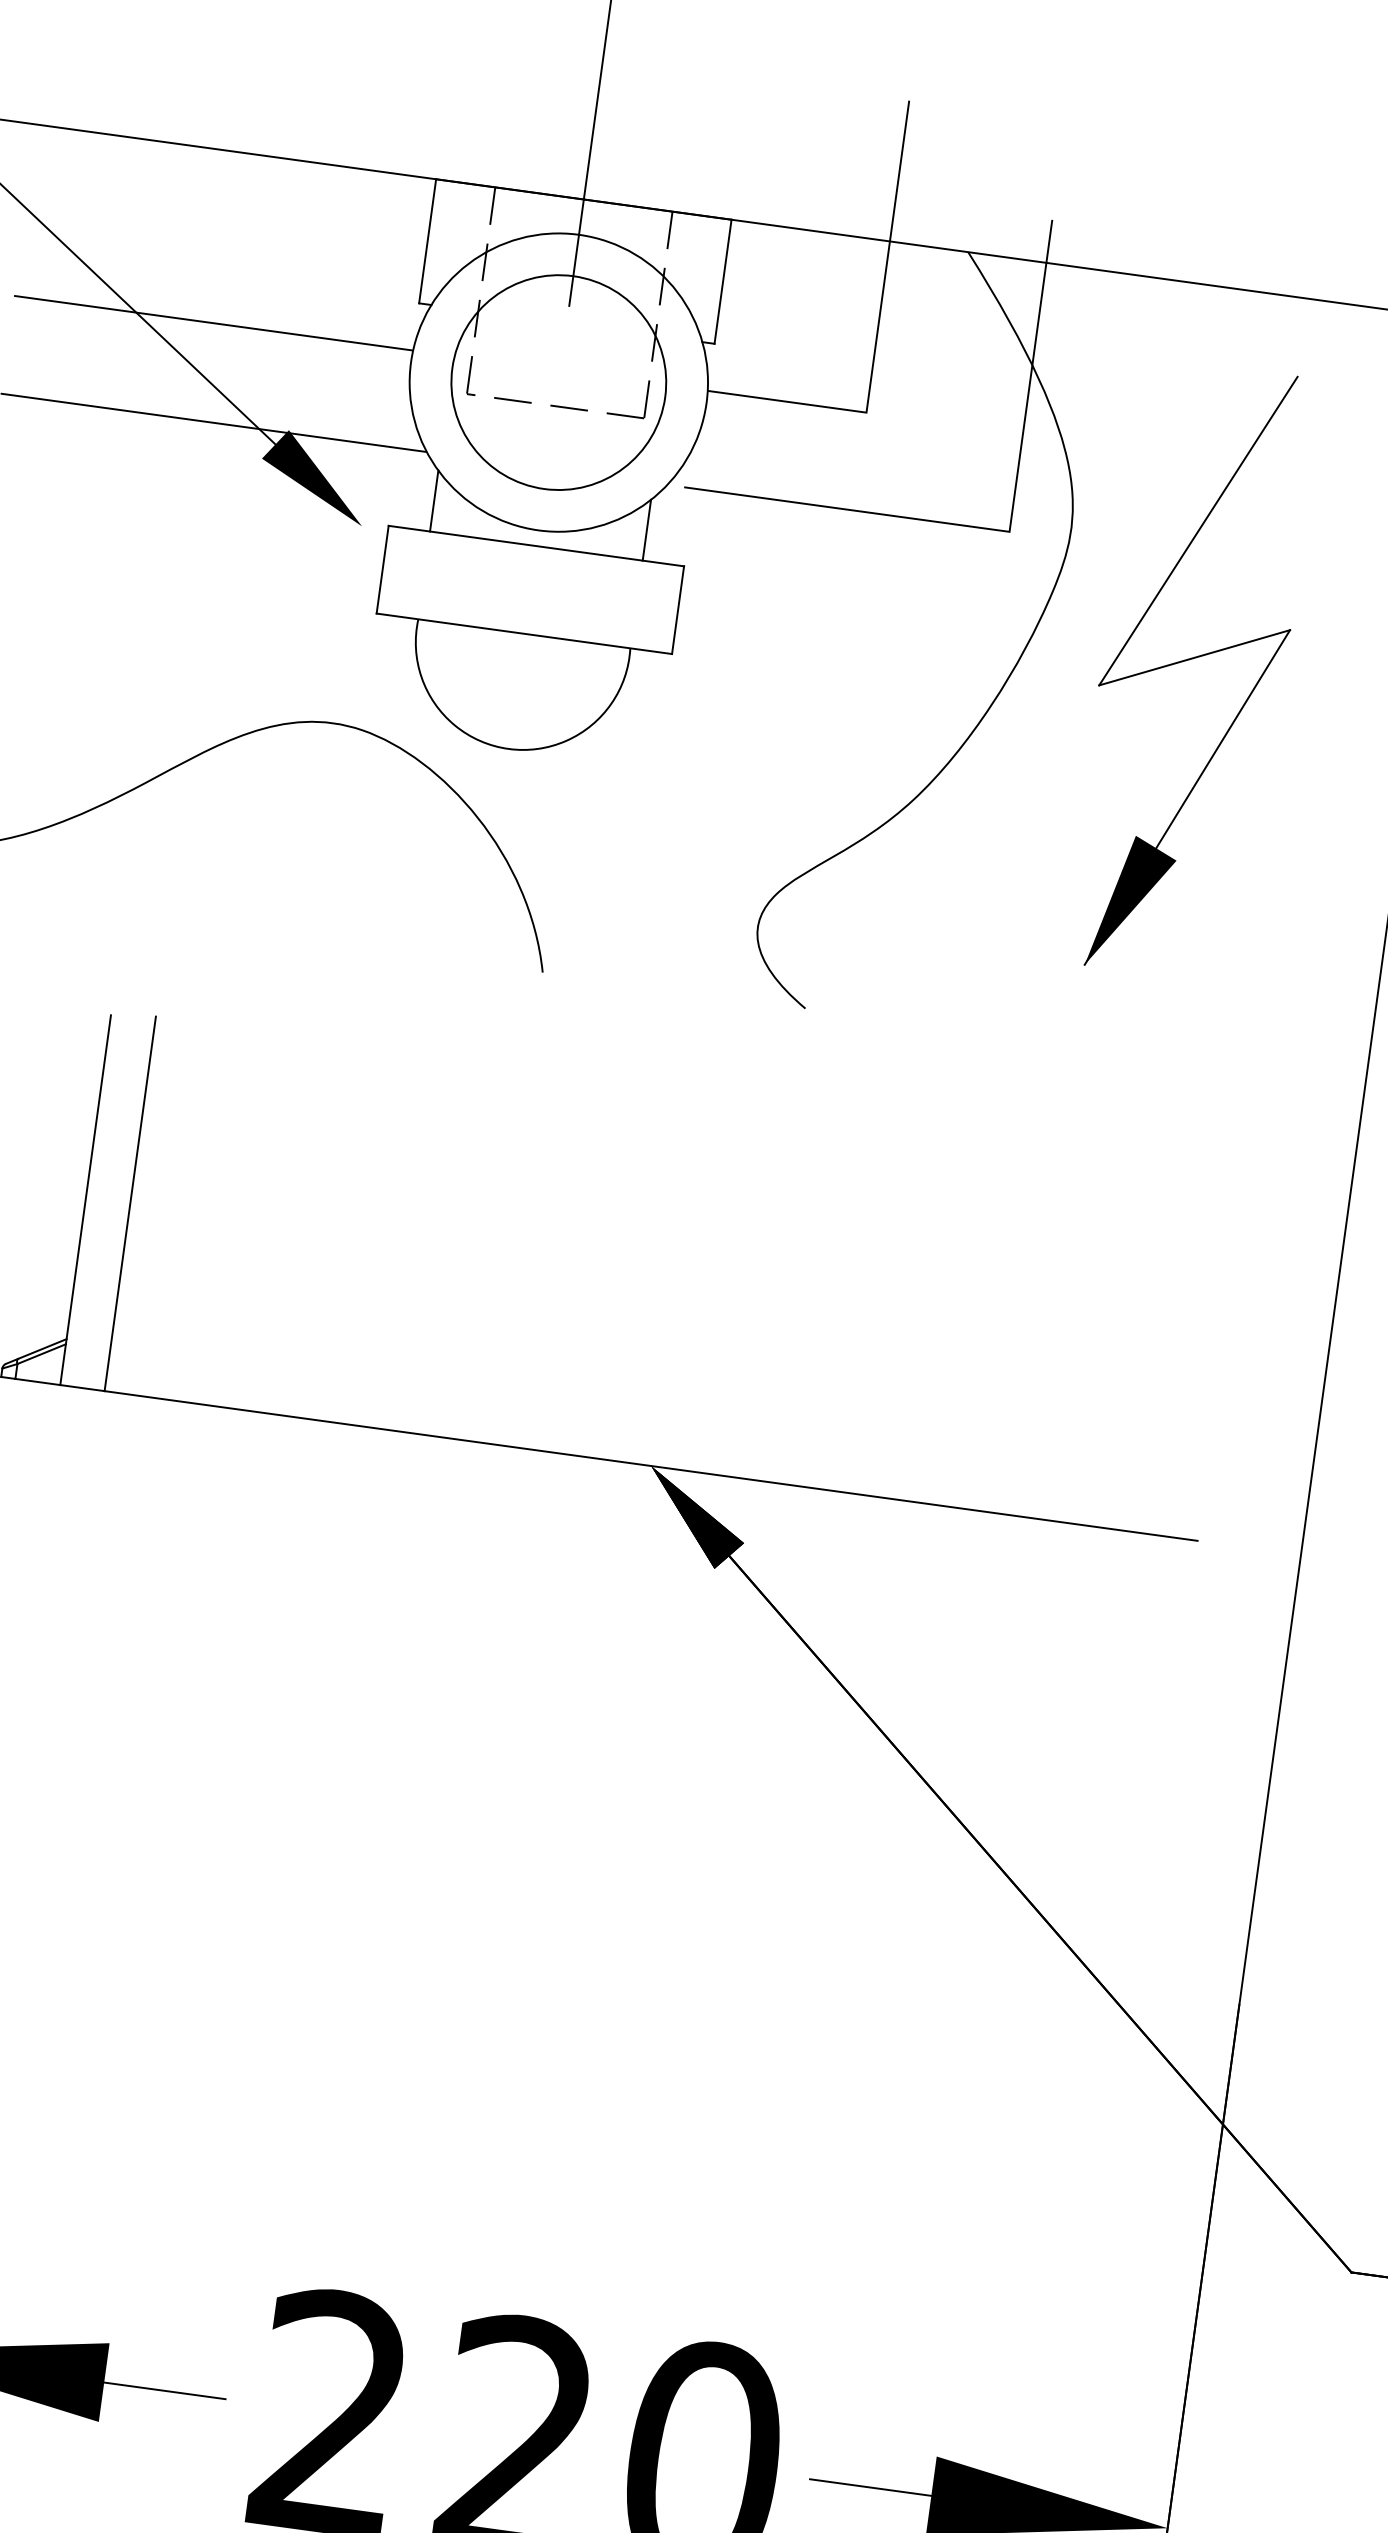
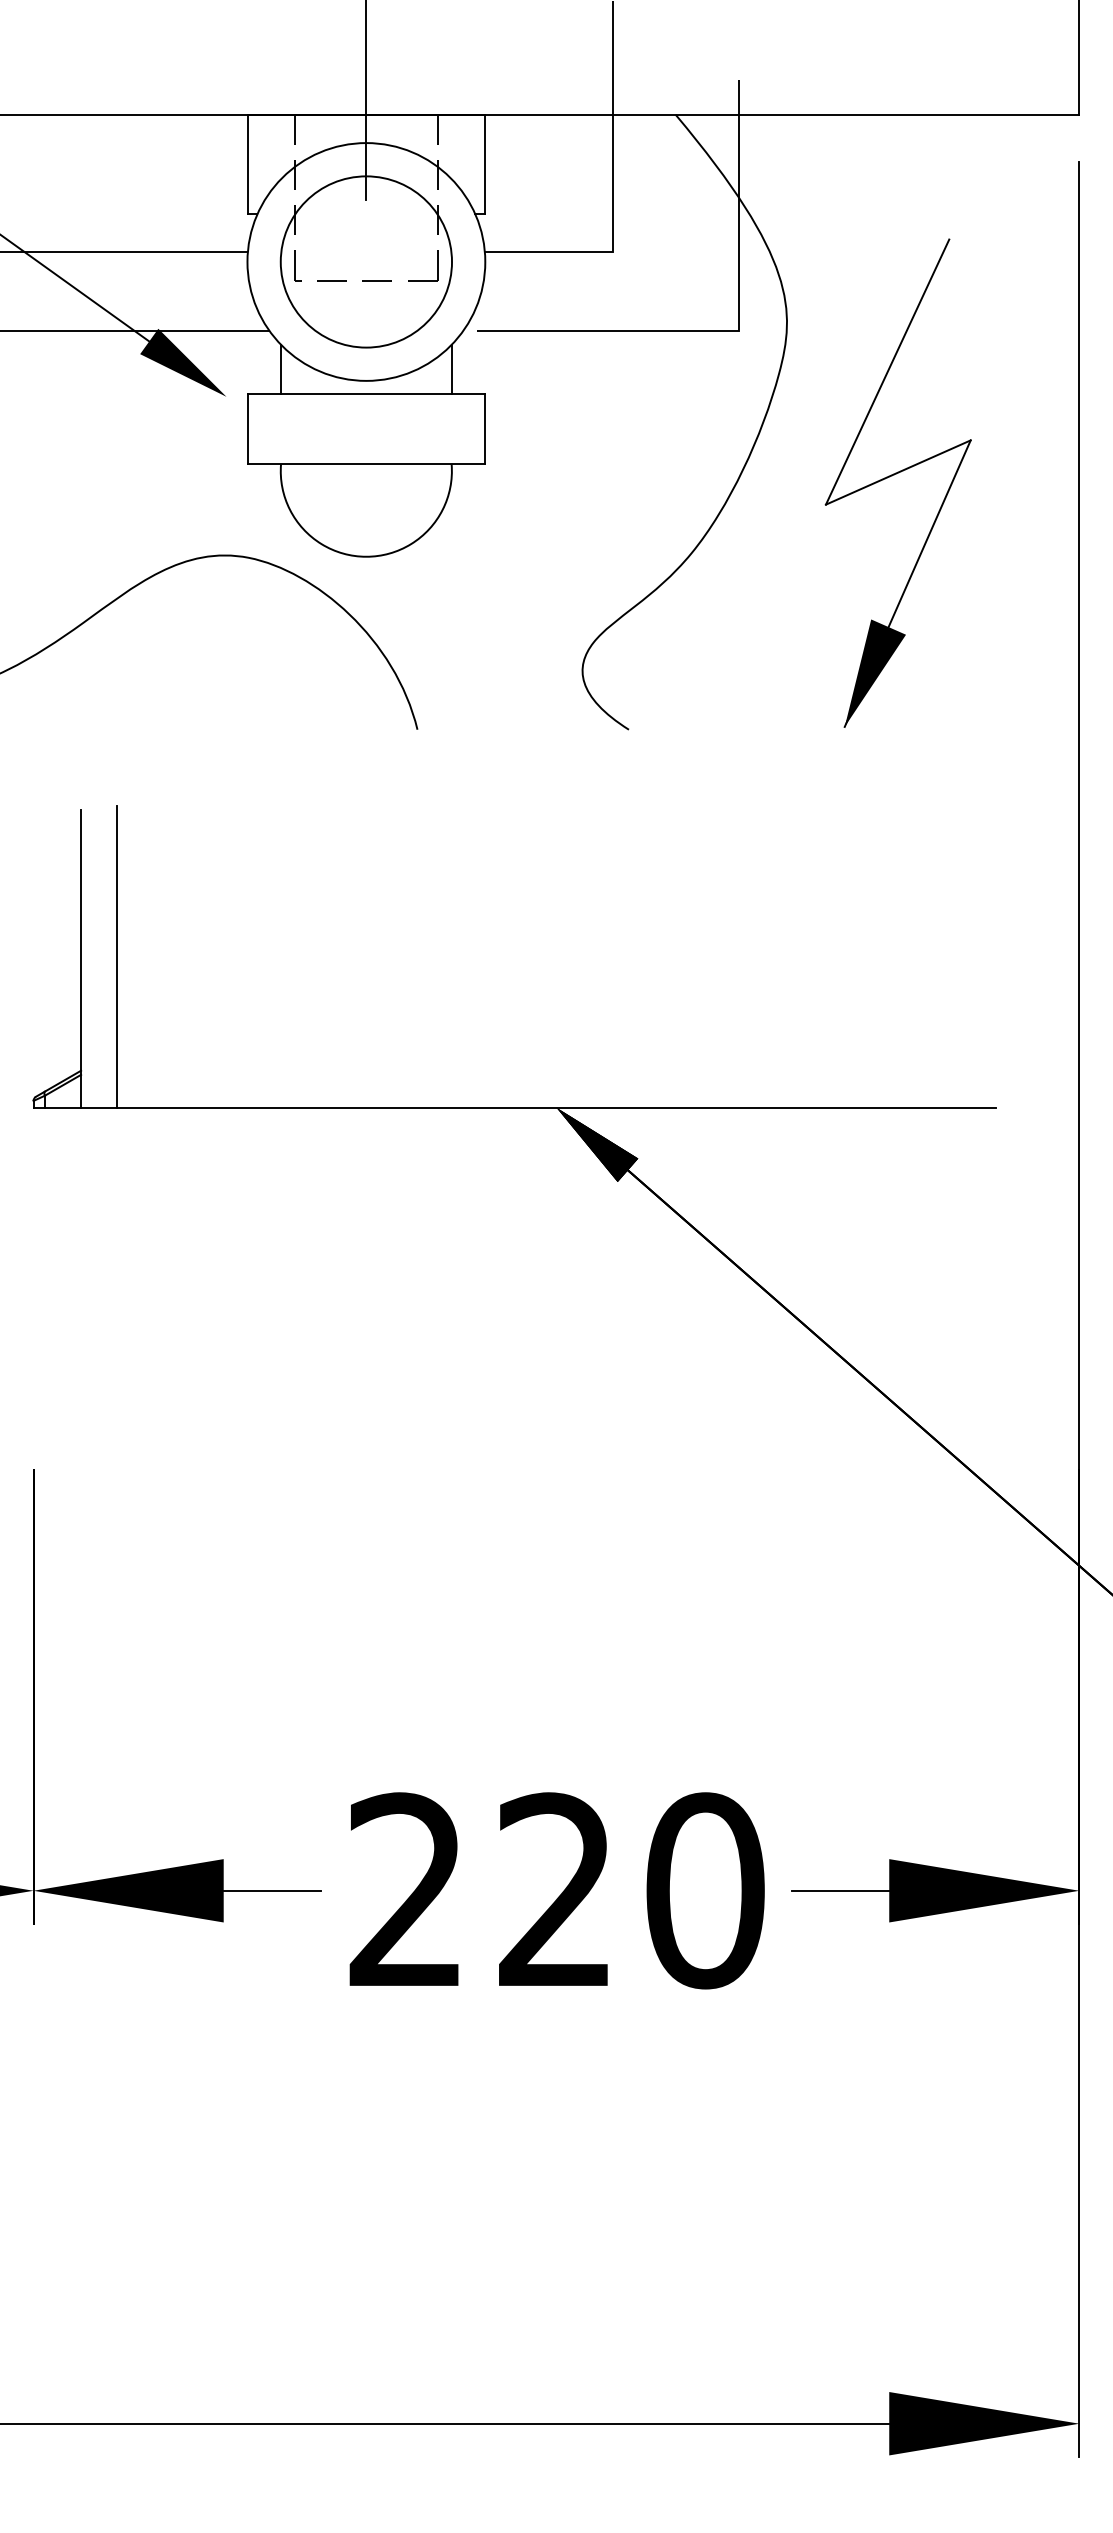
part: (1189, 660) -> (894, 475), moved

